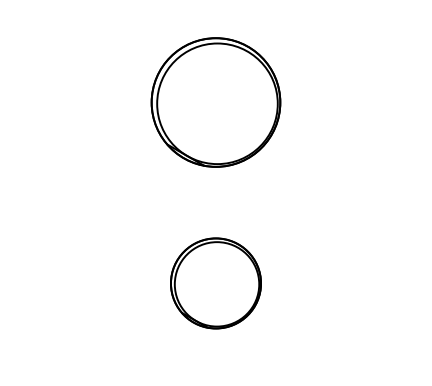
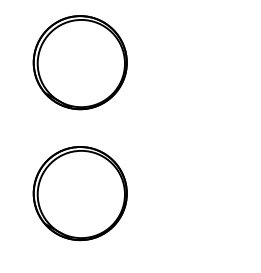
part: (215, 283) -> (79, 193), size x1.43

